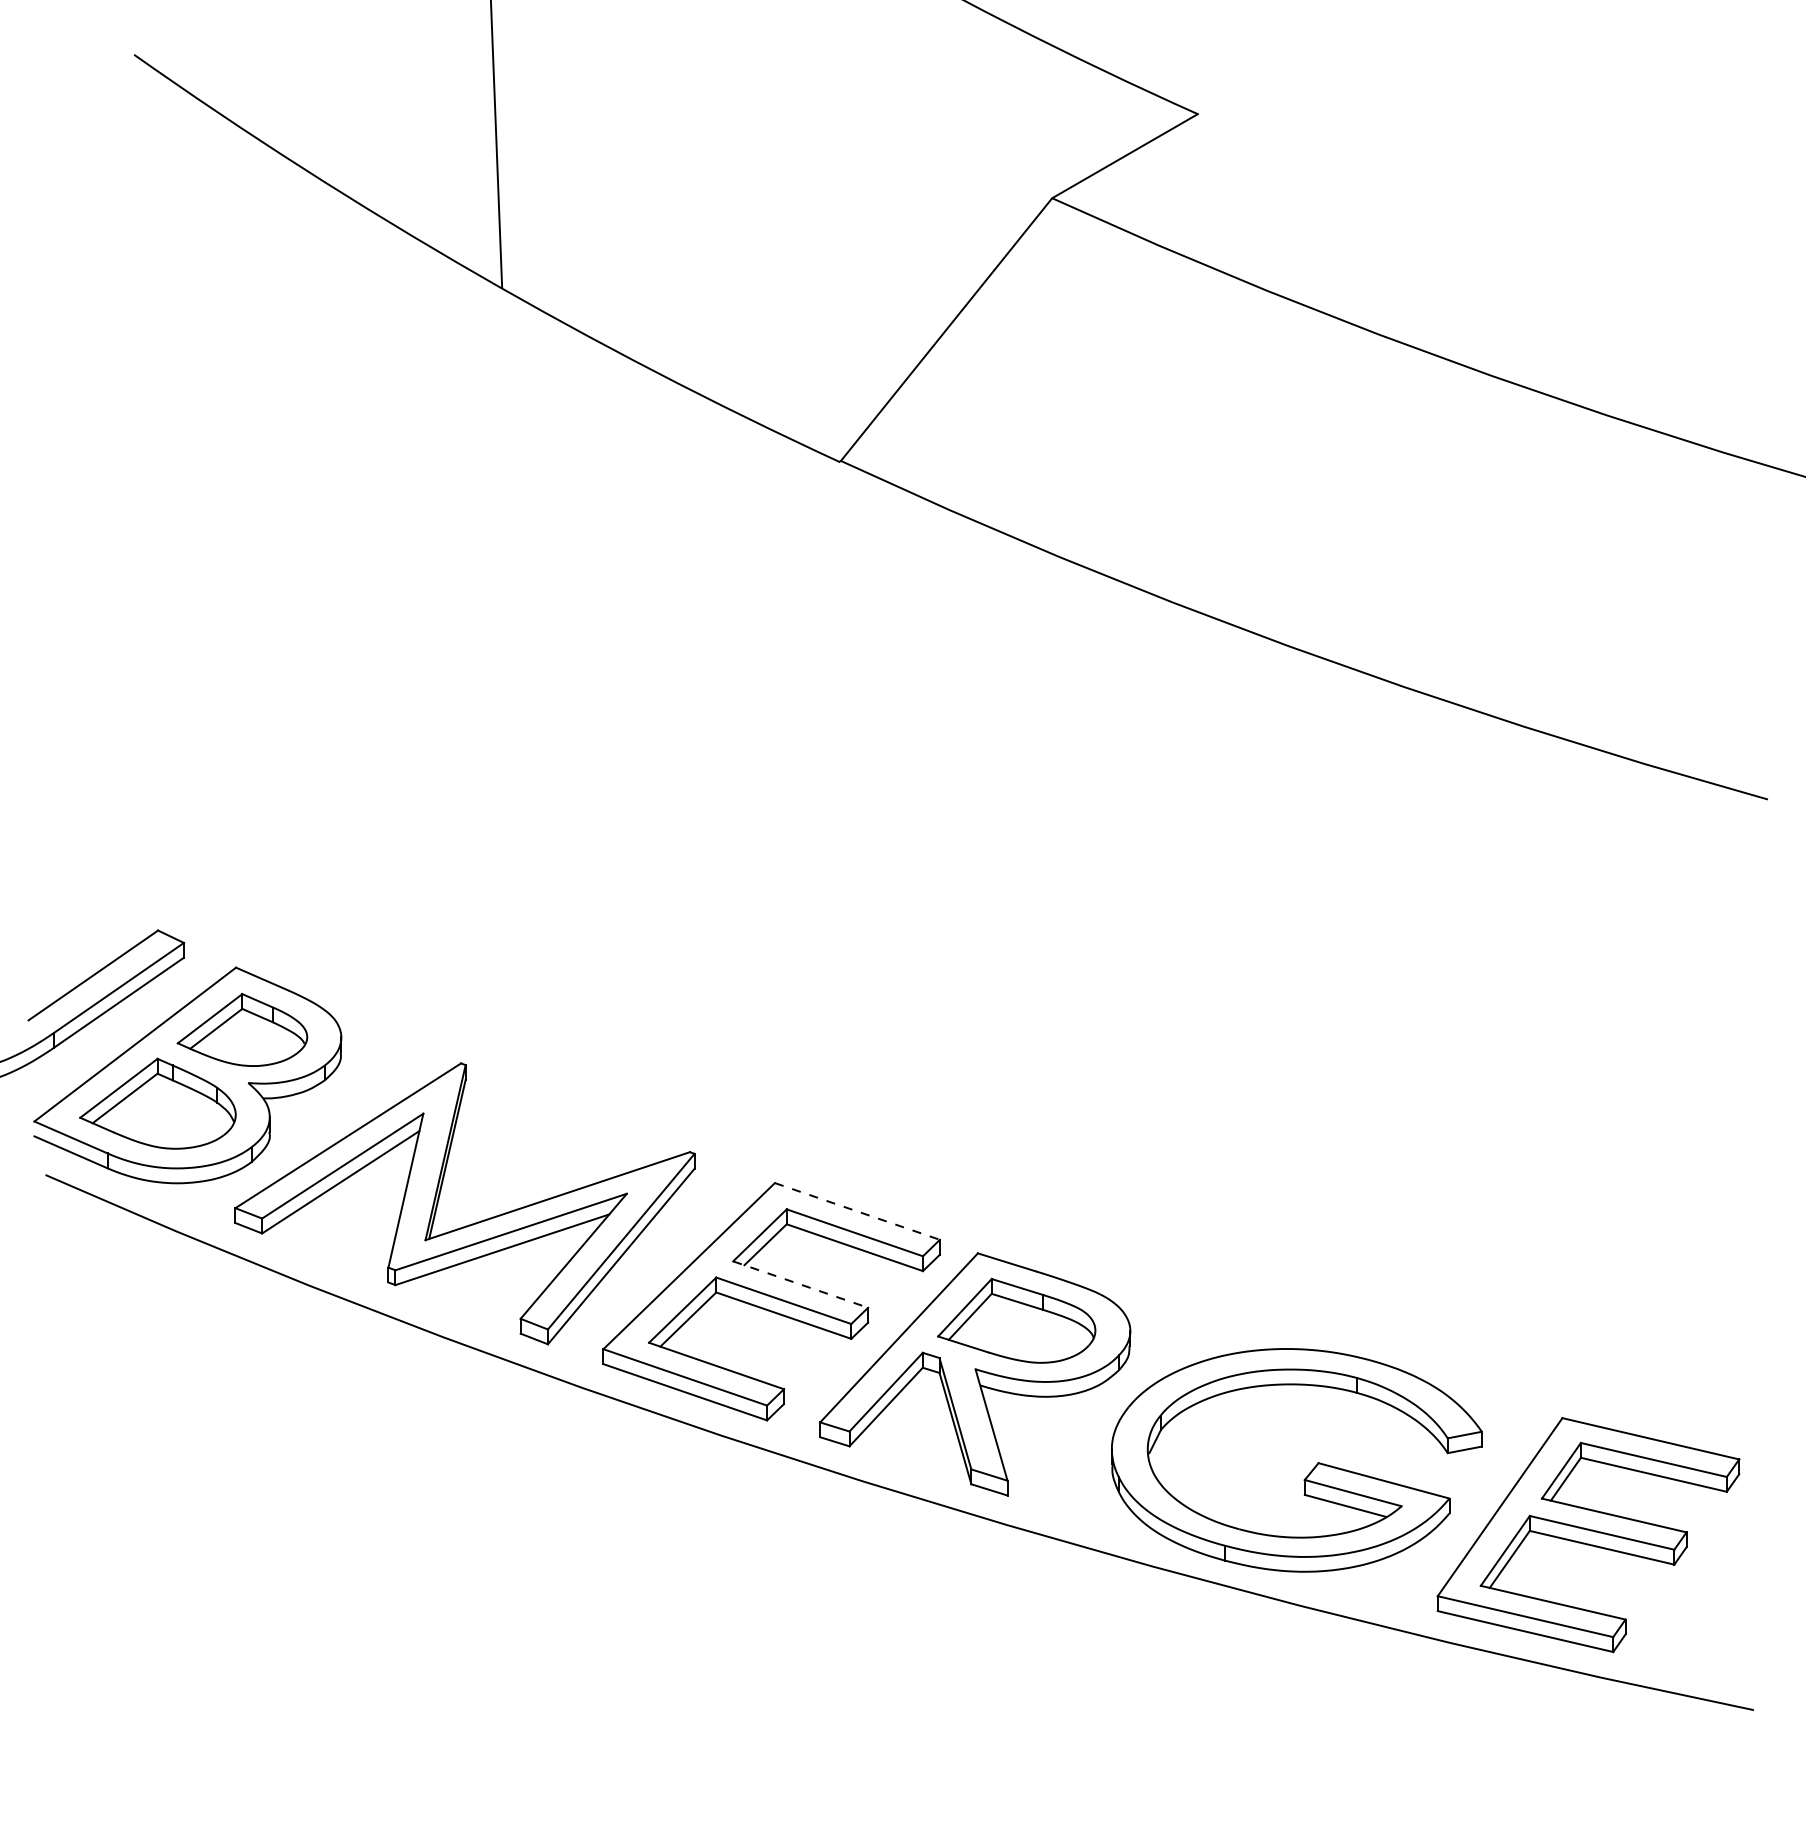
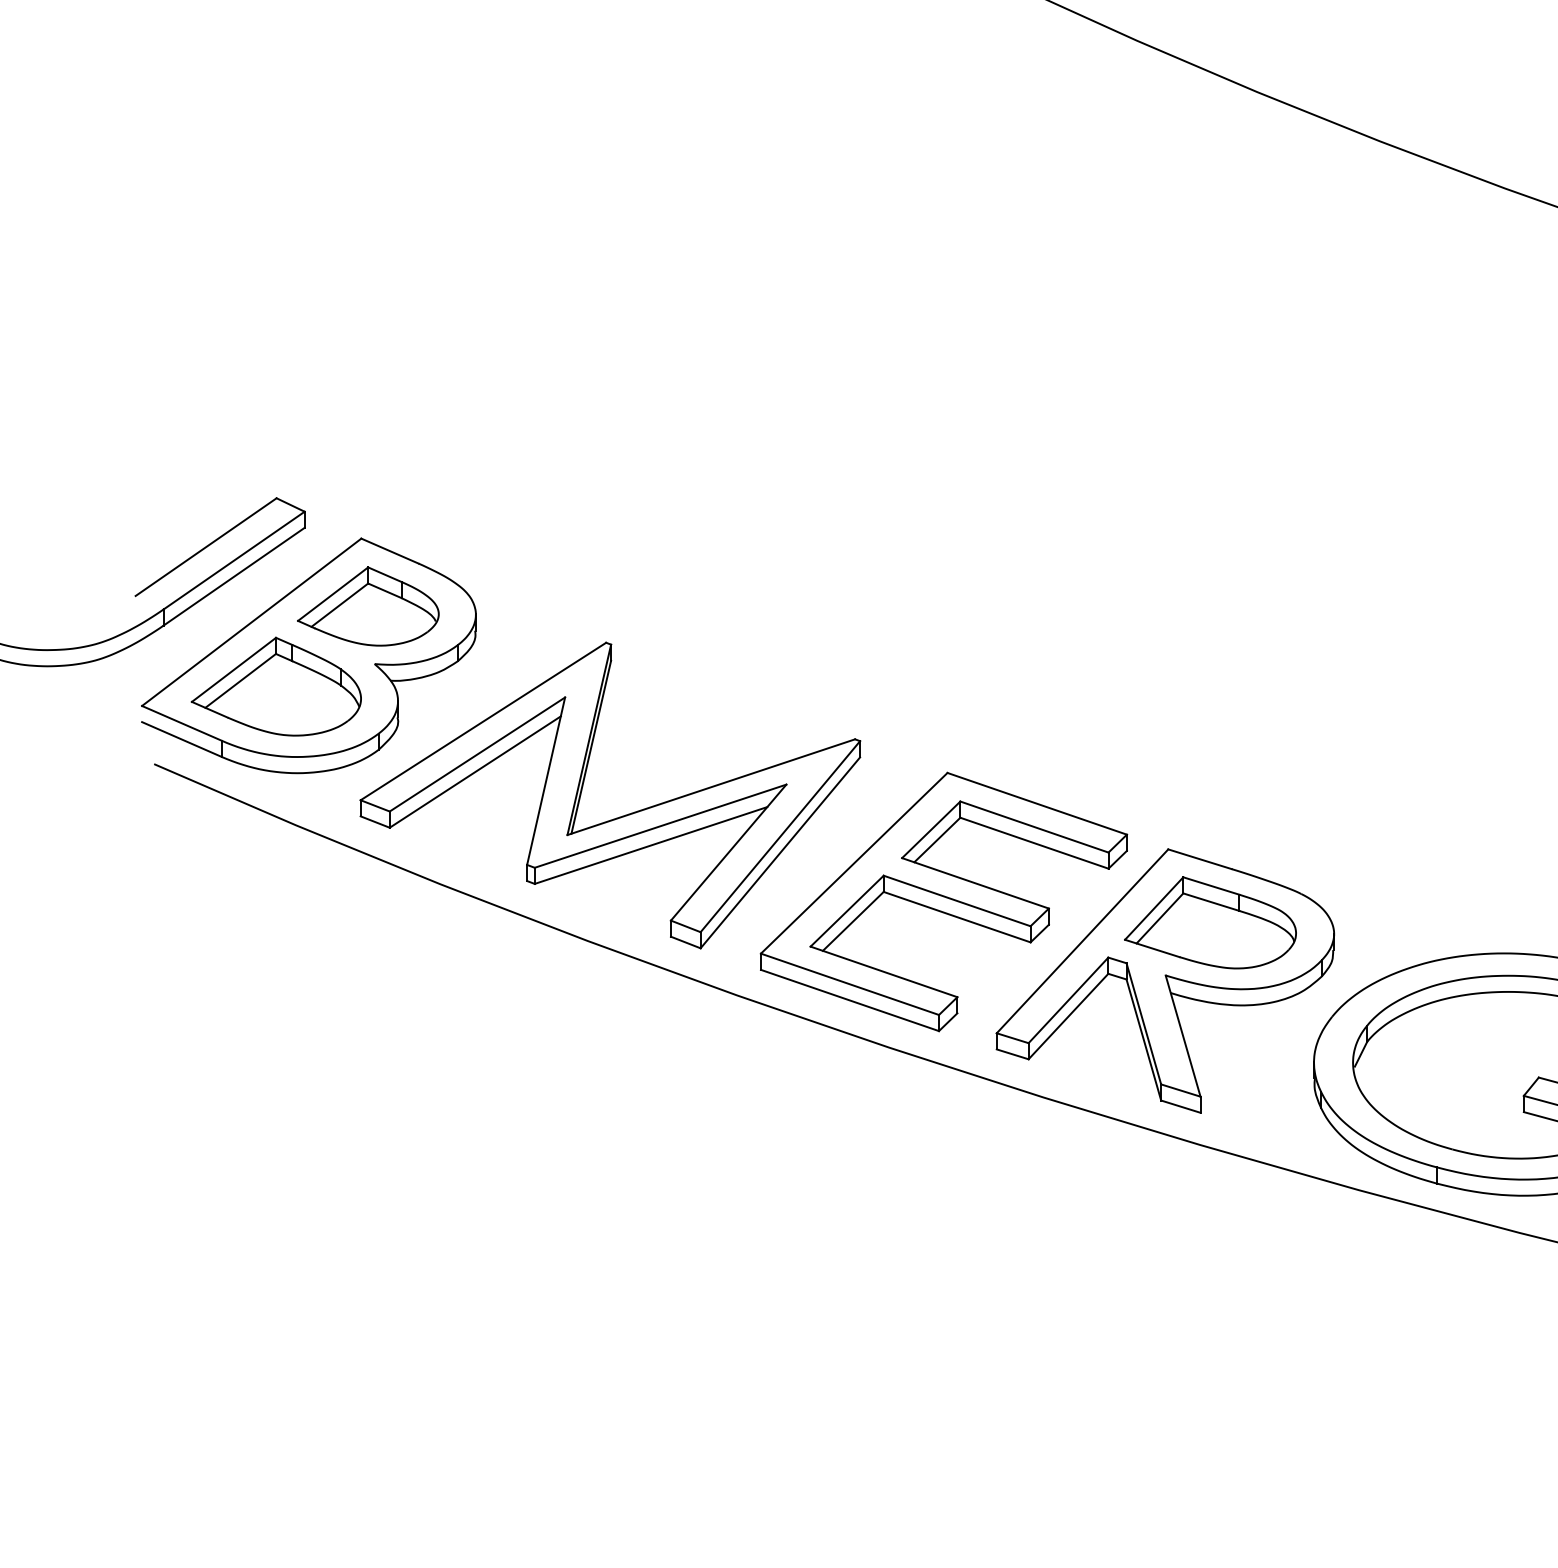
line: (857, 1211) -> (1037, 803), dashed -> solid
line: (801, 1284) -> (976, 883), dashed -> solid

